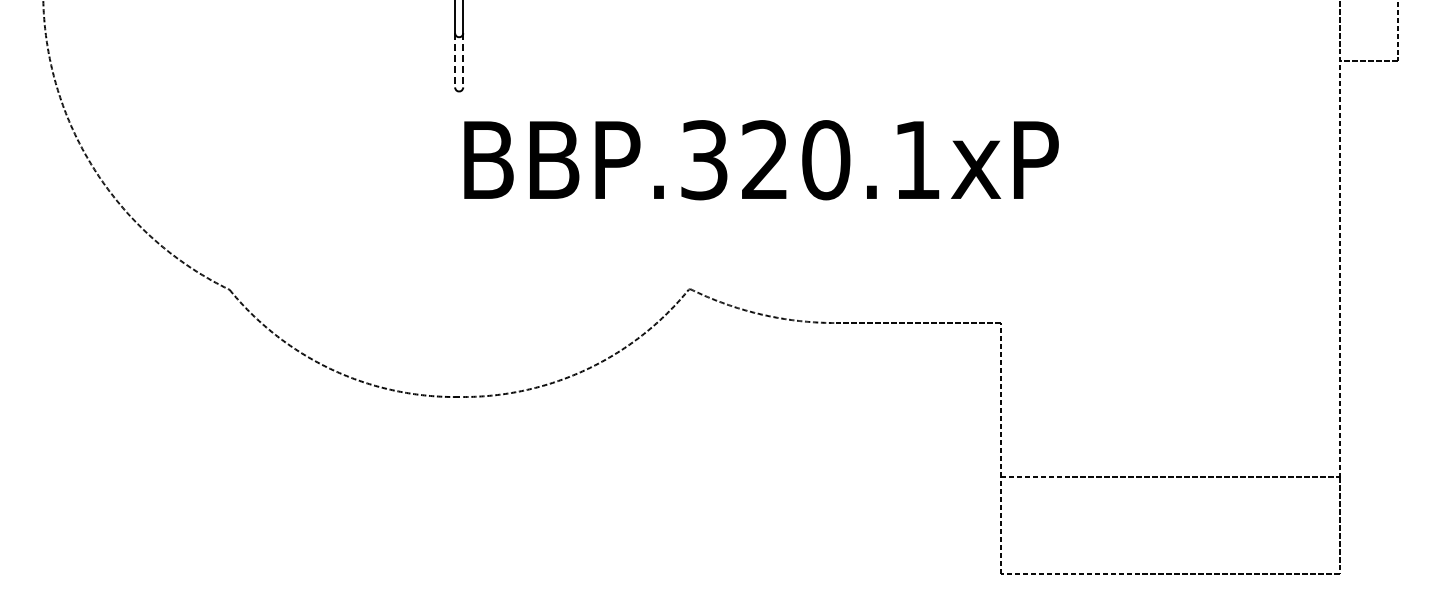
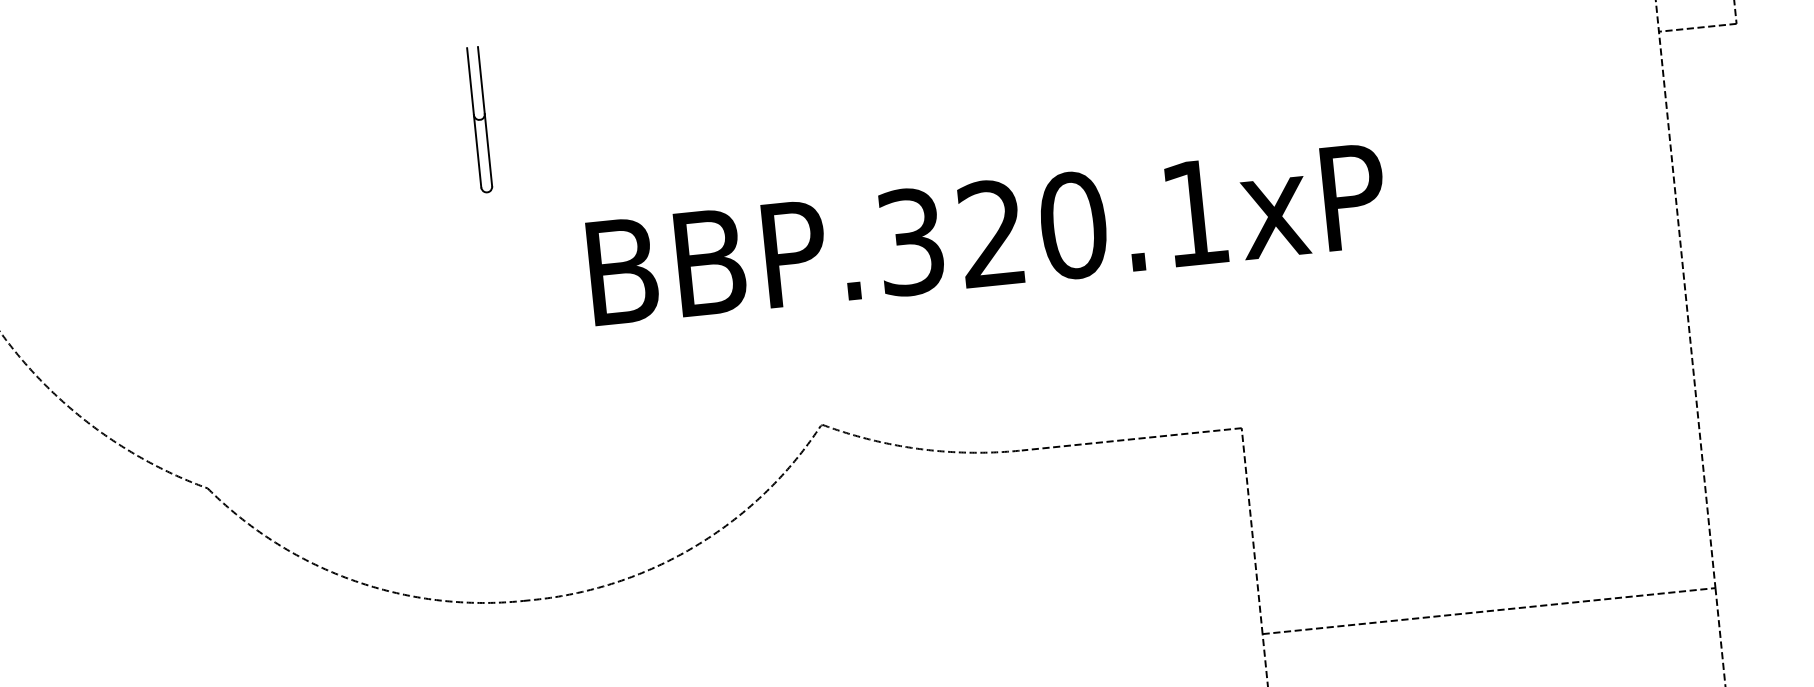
line: (455, 60) -> (478, 151), dashed -> solid
line: (463, 60) -> (488, 150), dashed -> solid
text: (761, 160) -> (987, 234), moved

